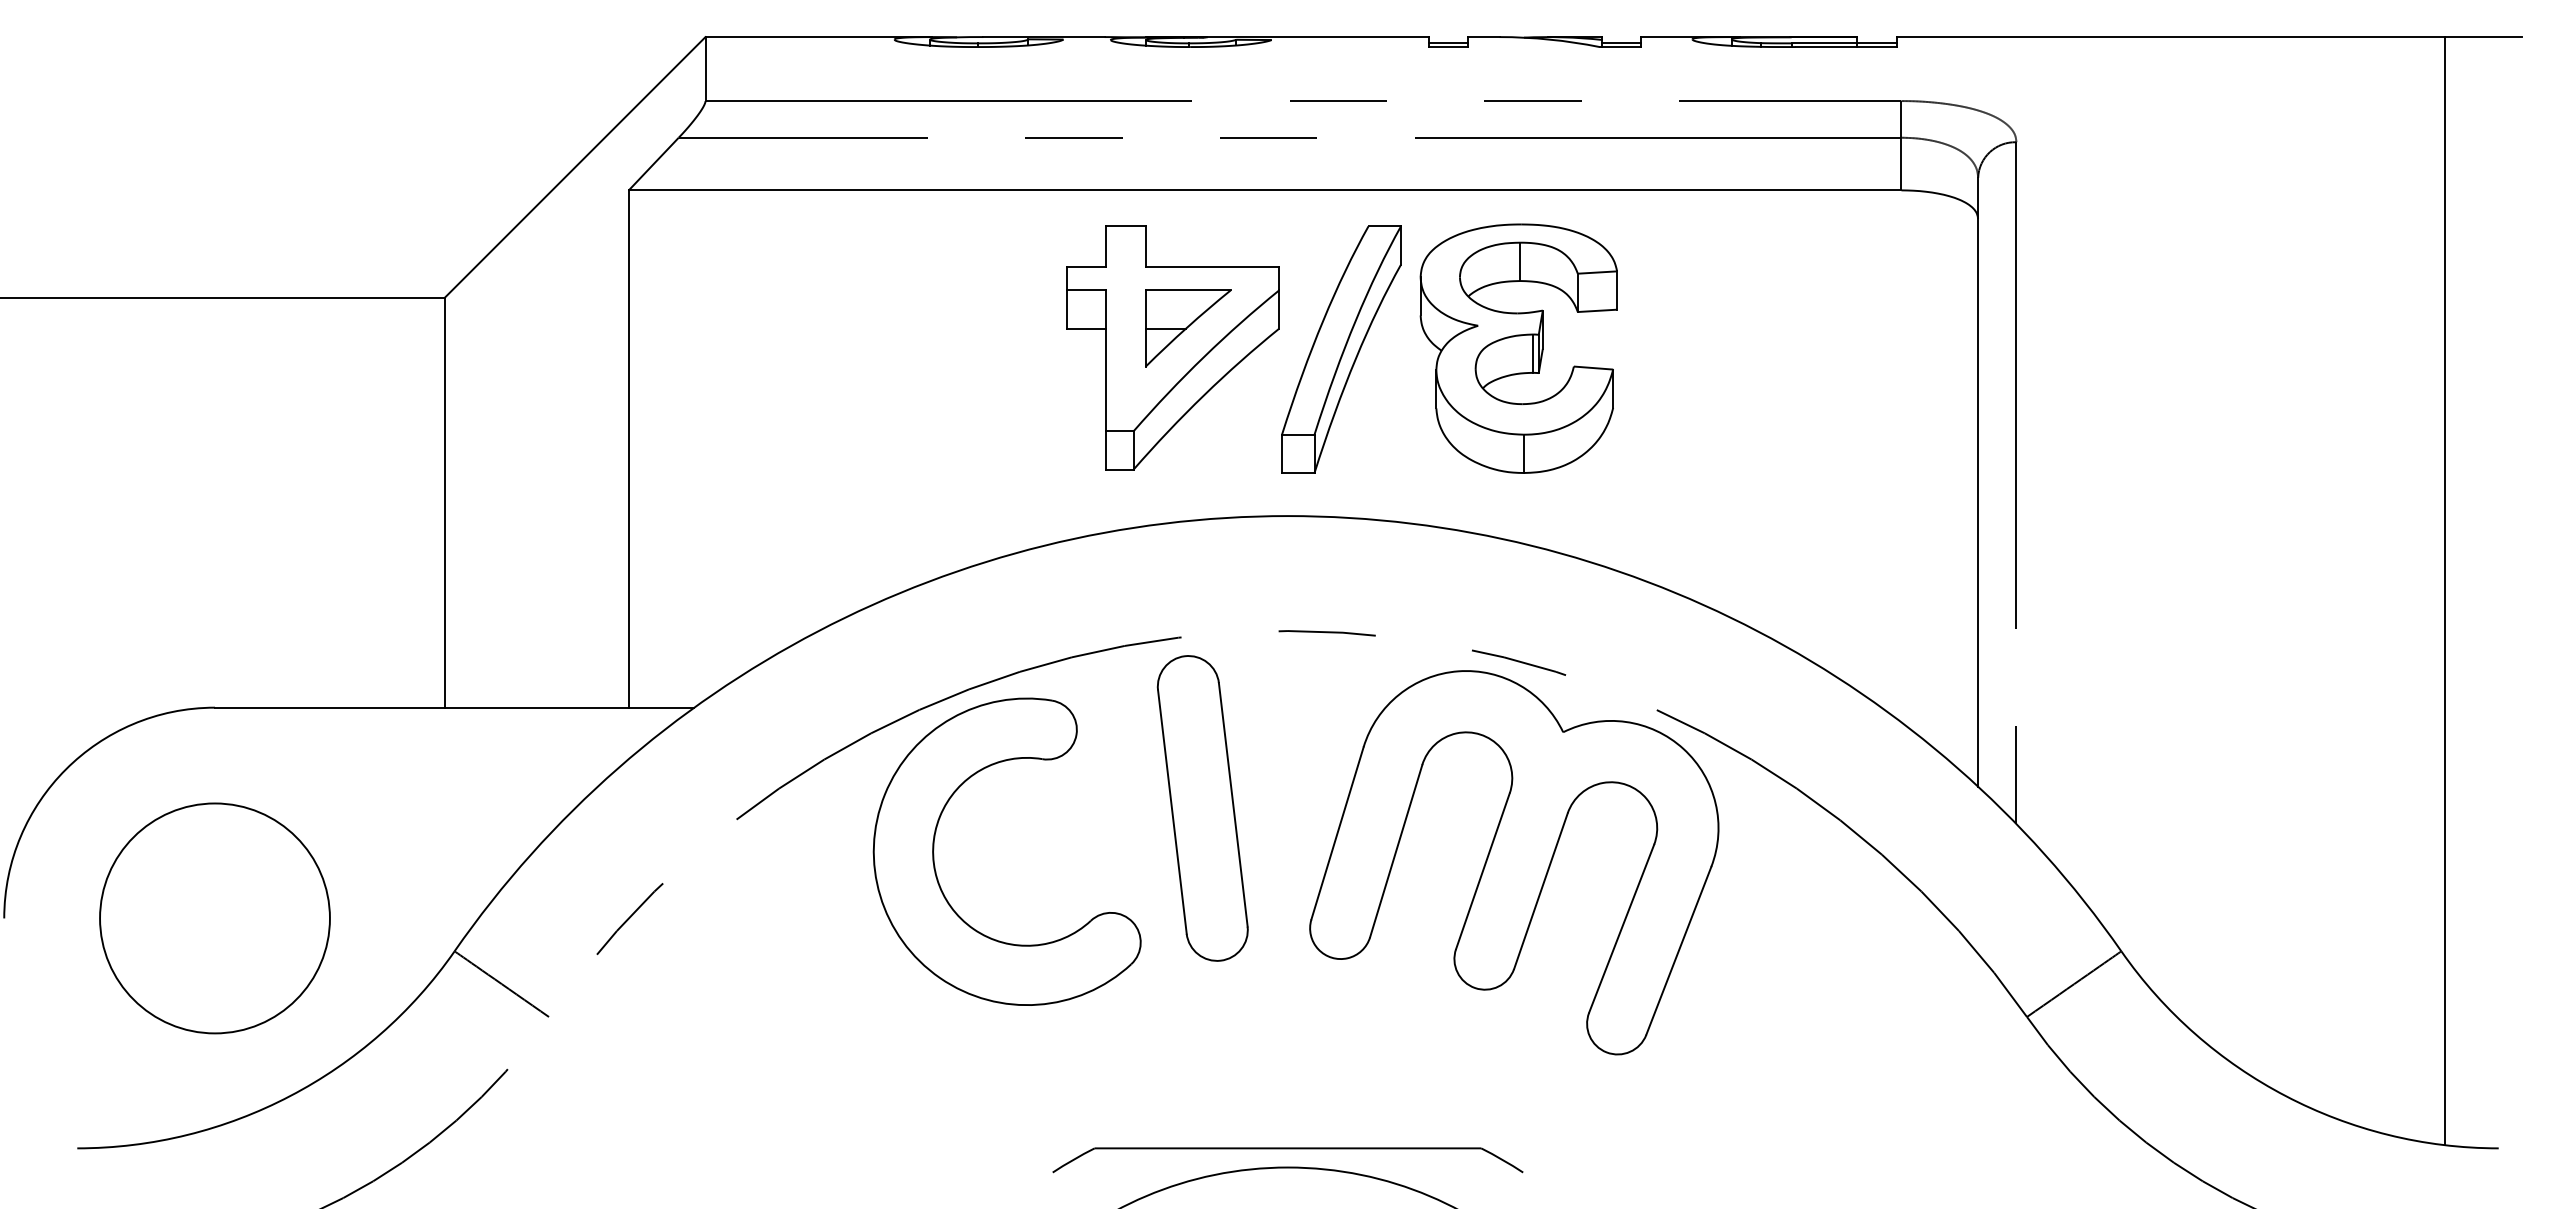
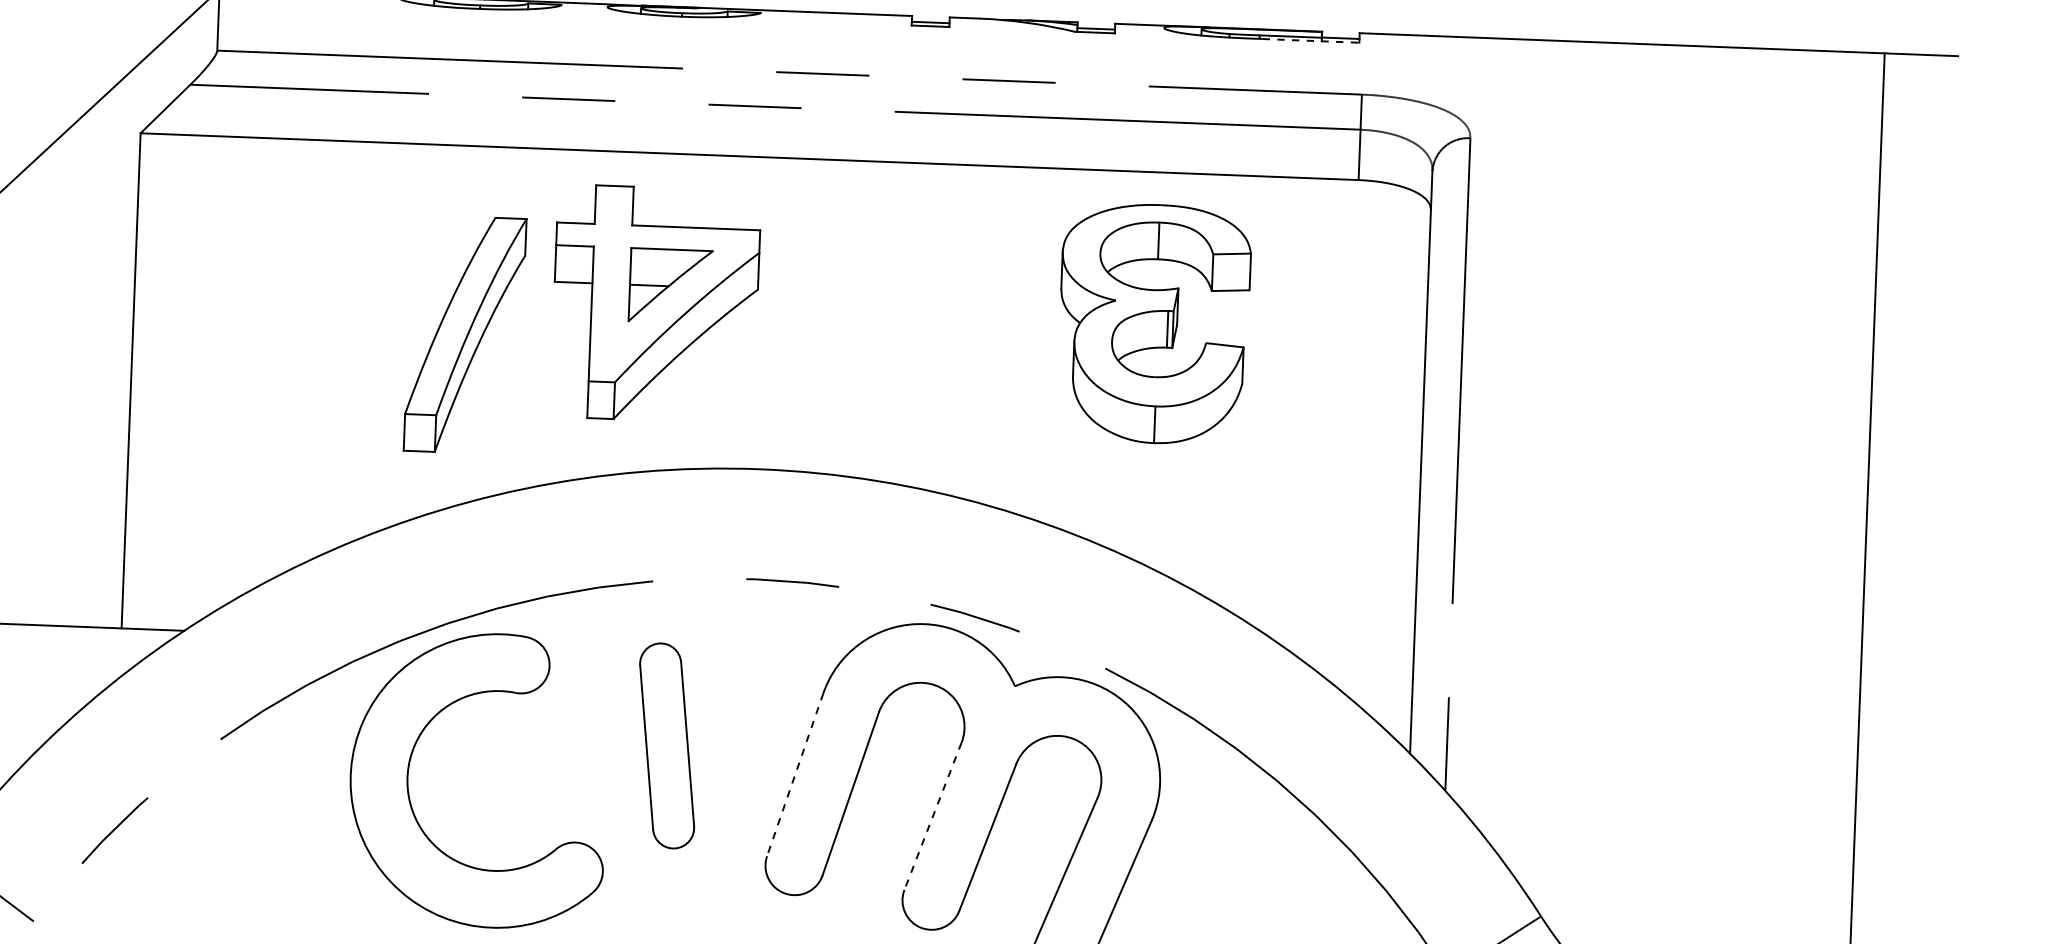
line: (1846, 47) -> (1311, 41), solid -> dashed
part: (1518, 348) -> (1153, 323), moved
part: (1341, 349) -> (465, 334), moved
part: (1202, 808) -> (666, 745), size x0.7
line: (1337, 833) -> (795, 774), solid -> dashed
line: (1482, 871) -> (932, 816), solid -> dashed

